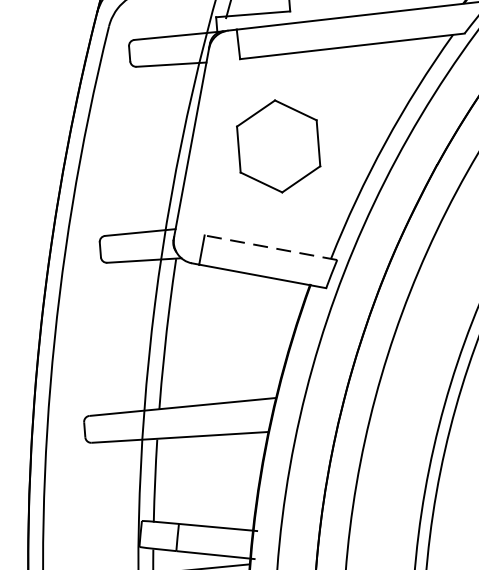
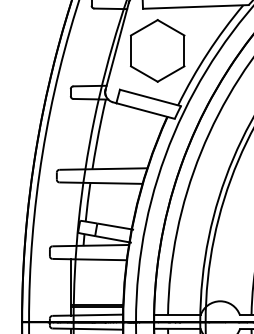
part: (277, 145) -> (157, 50), size x1.43
line: (270, 246) -> (150, 97), dashed -> solid

